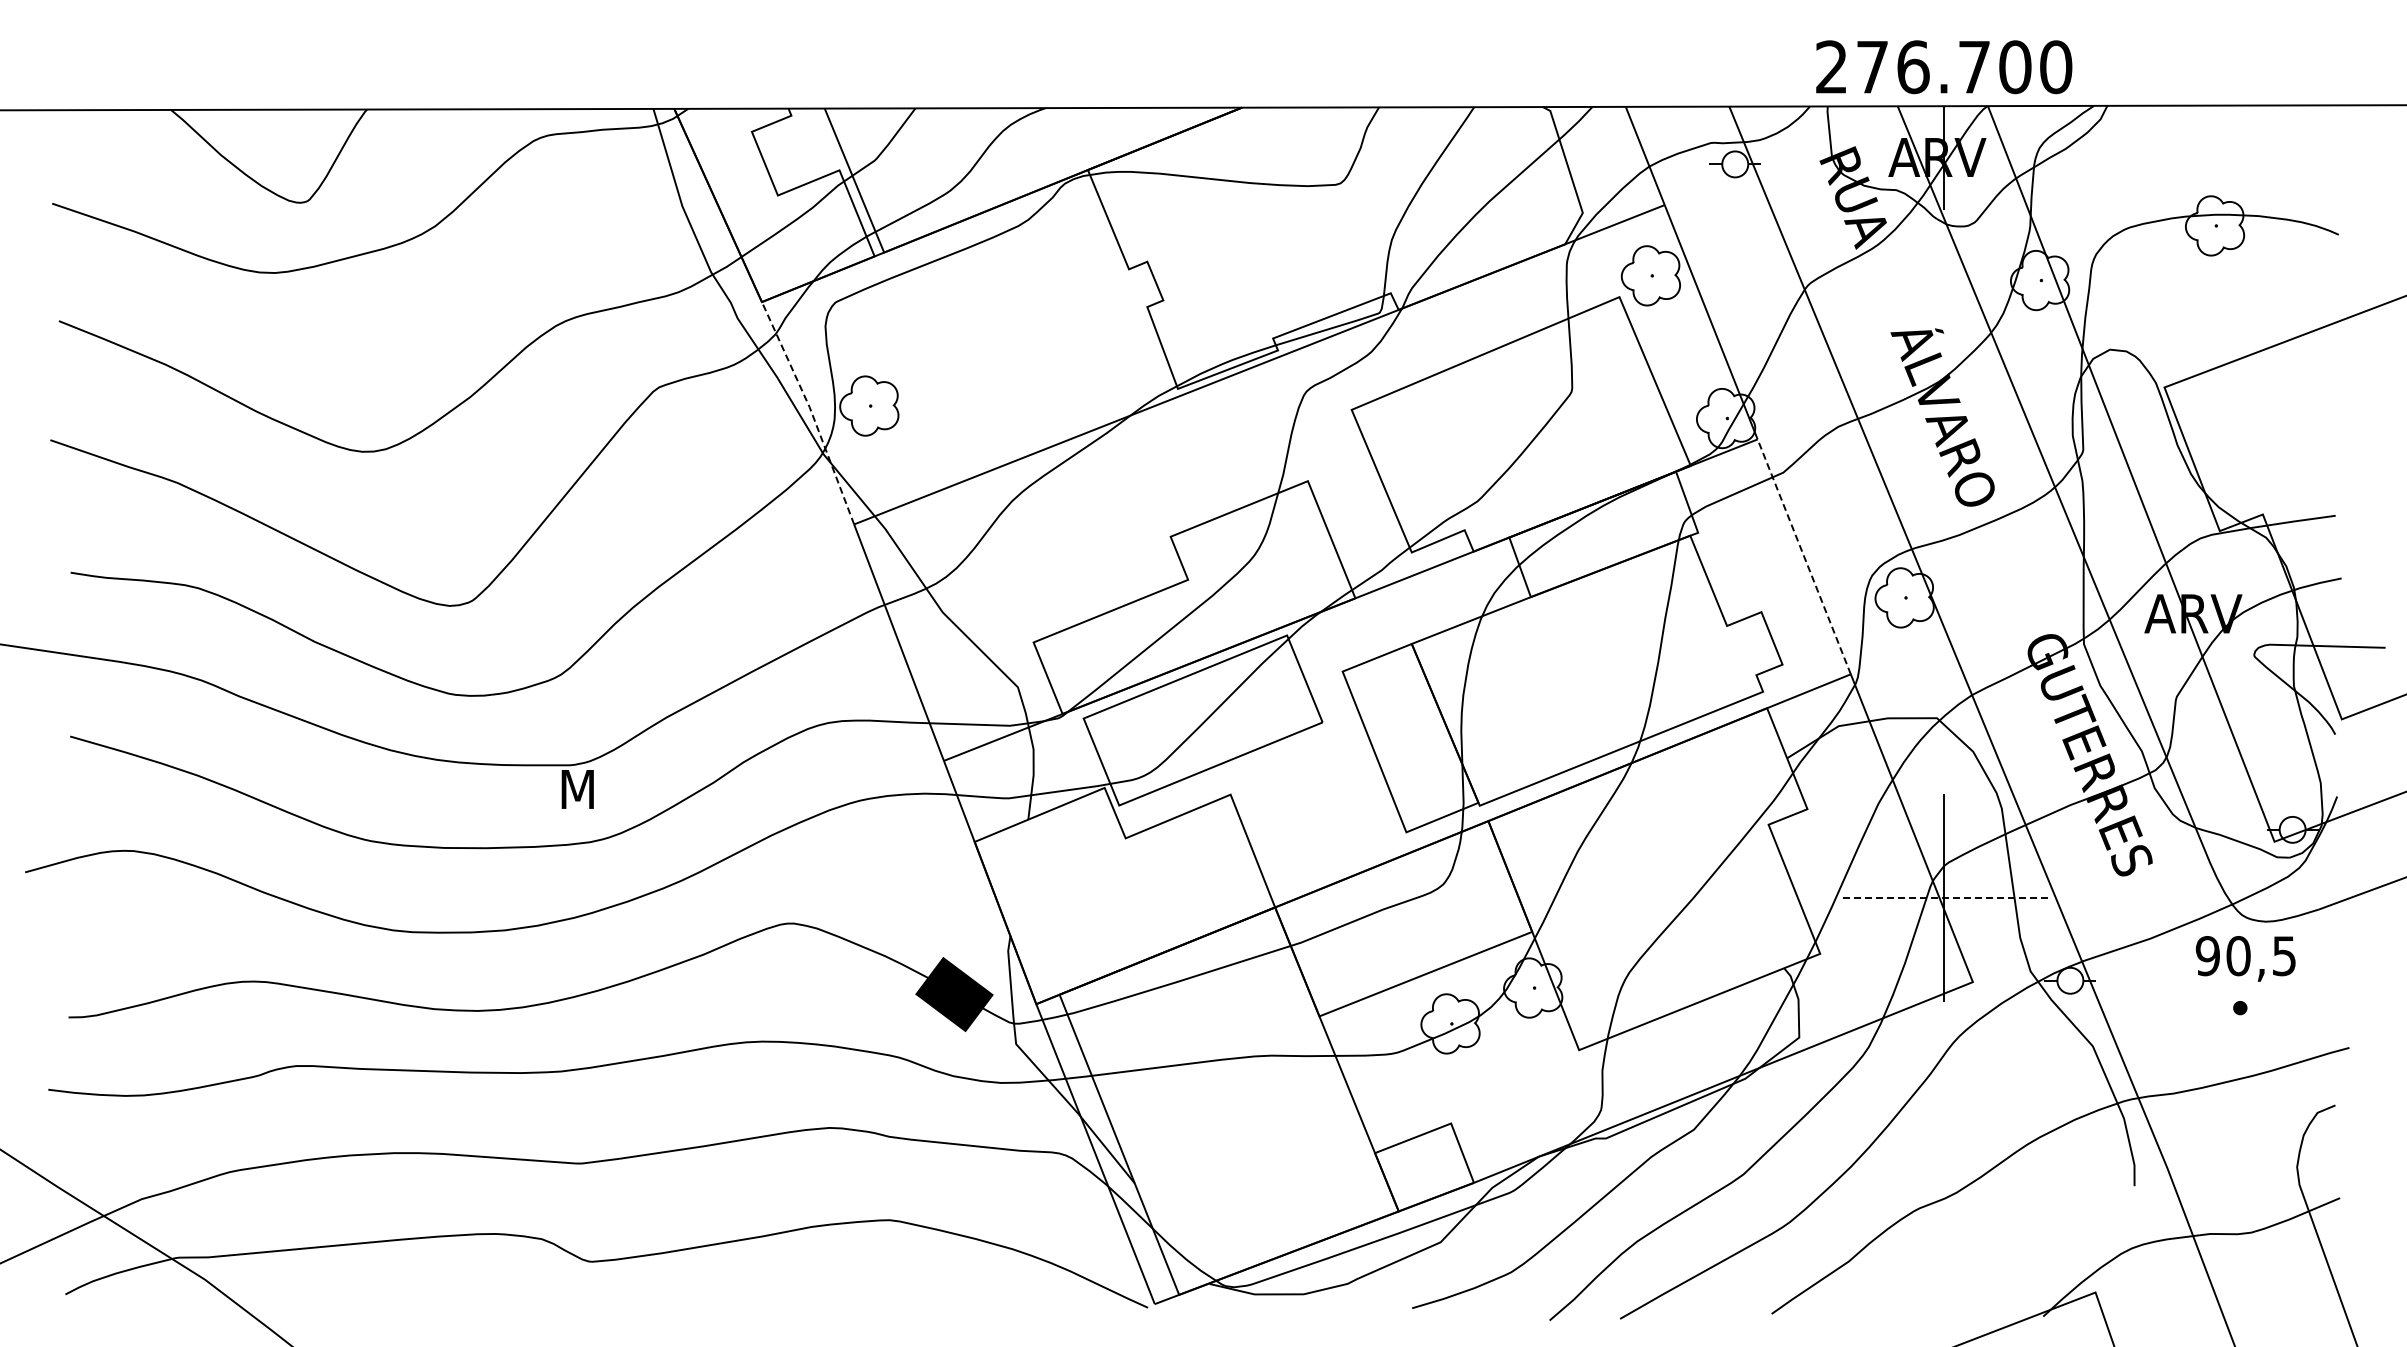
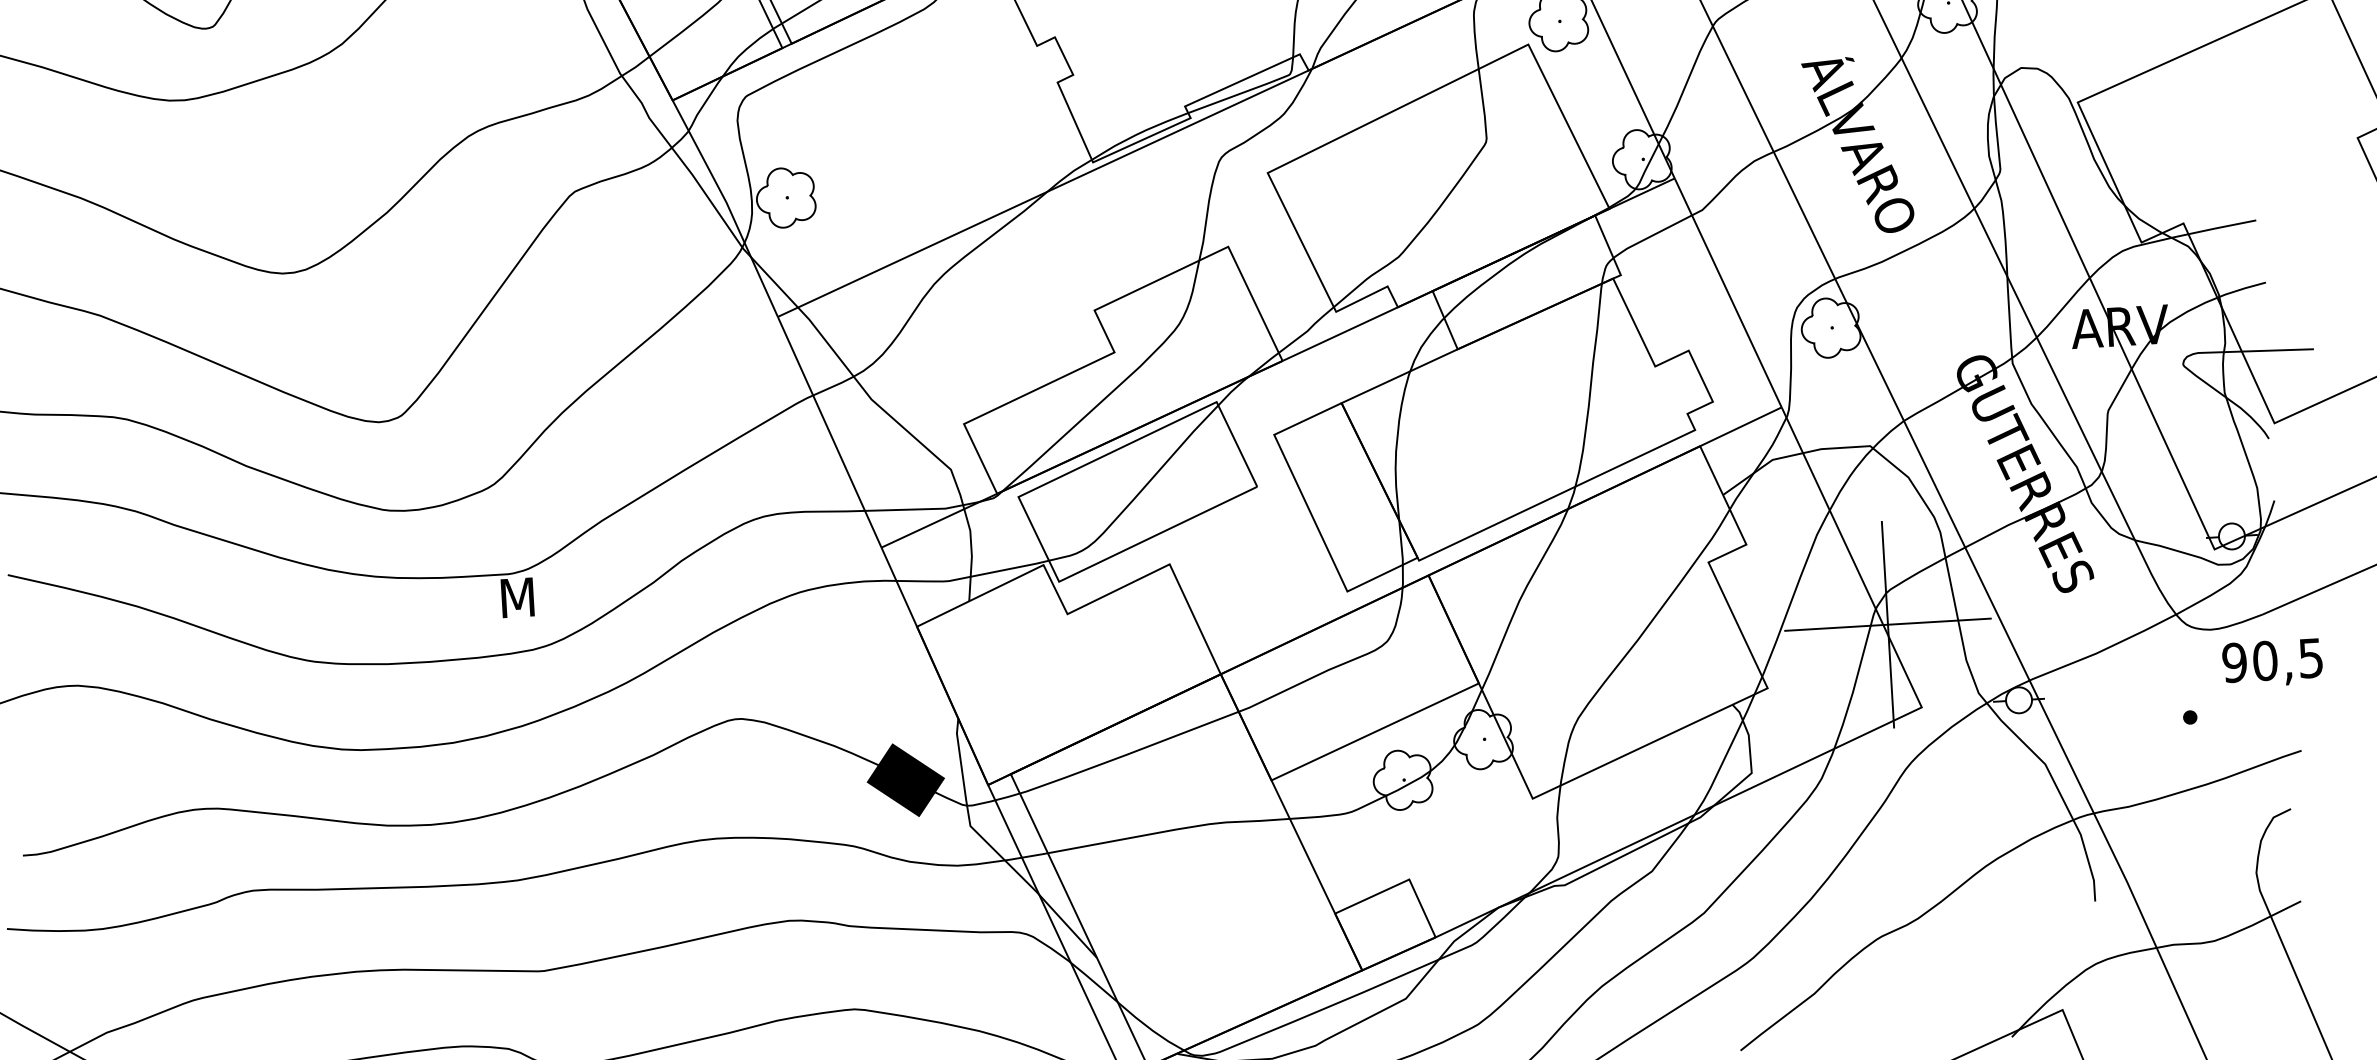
line: (811, 411) -> (728, 206), dashed -> solid
line: (1804, 556) -> (1728, 292), dashed -> solid
line: (1944, 897) -> (1888, 624), dashed -> solid
text: (2245, 958) -> (2272, 662), moved

